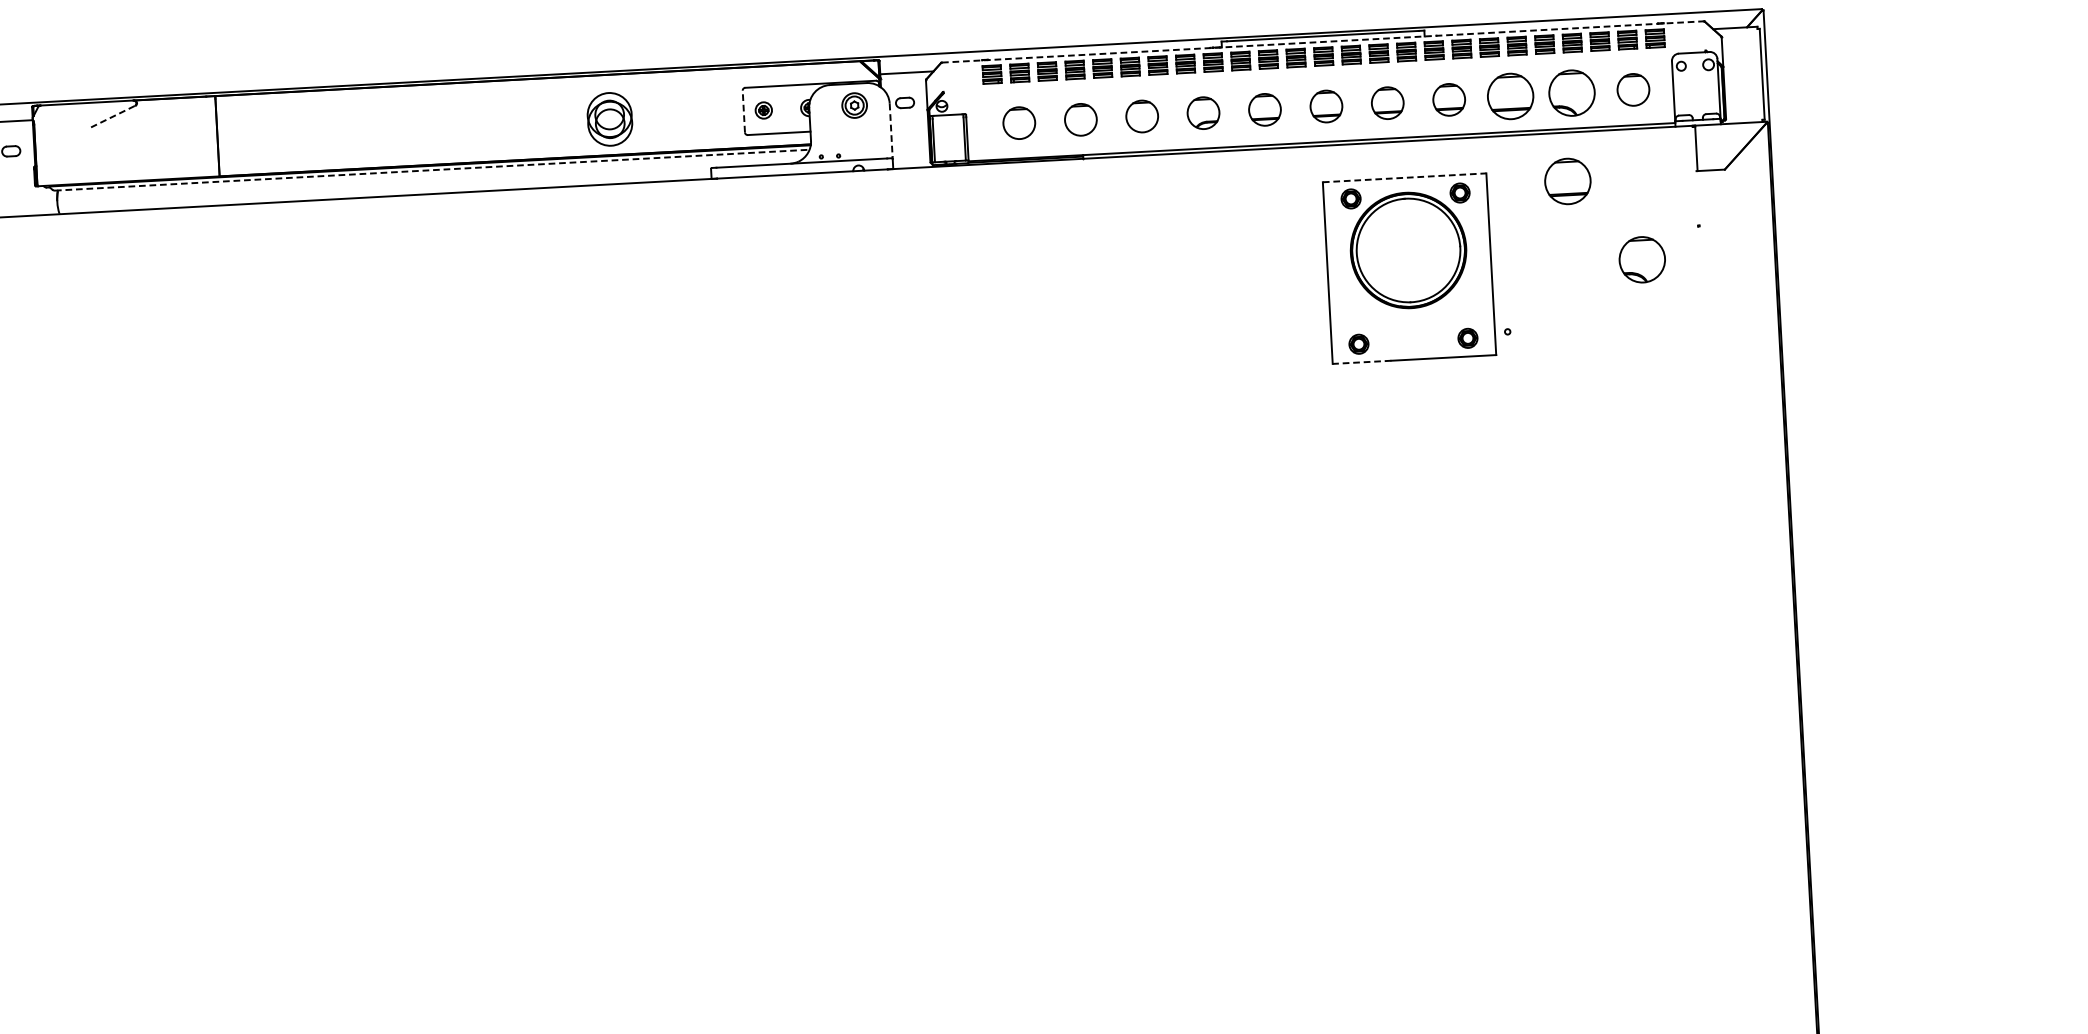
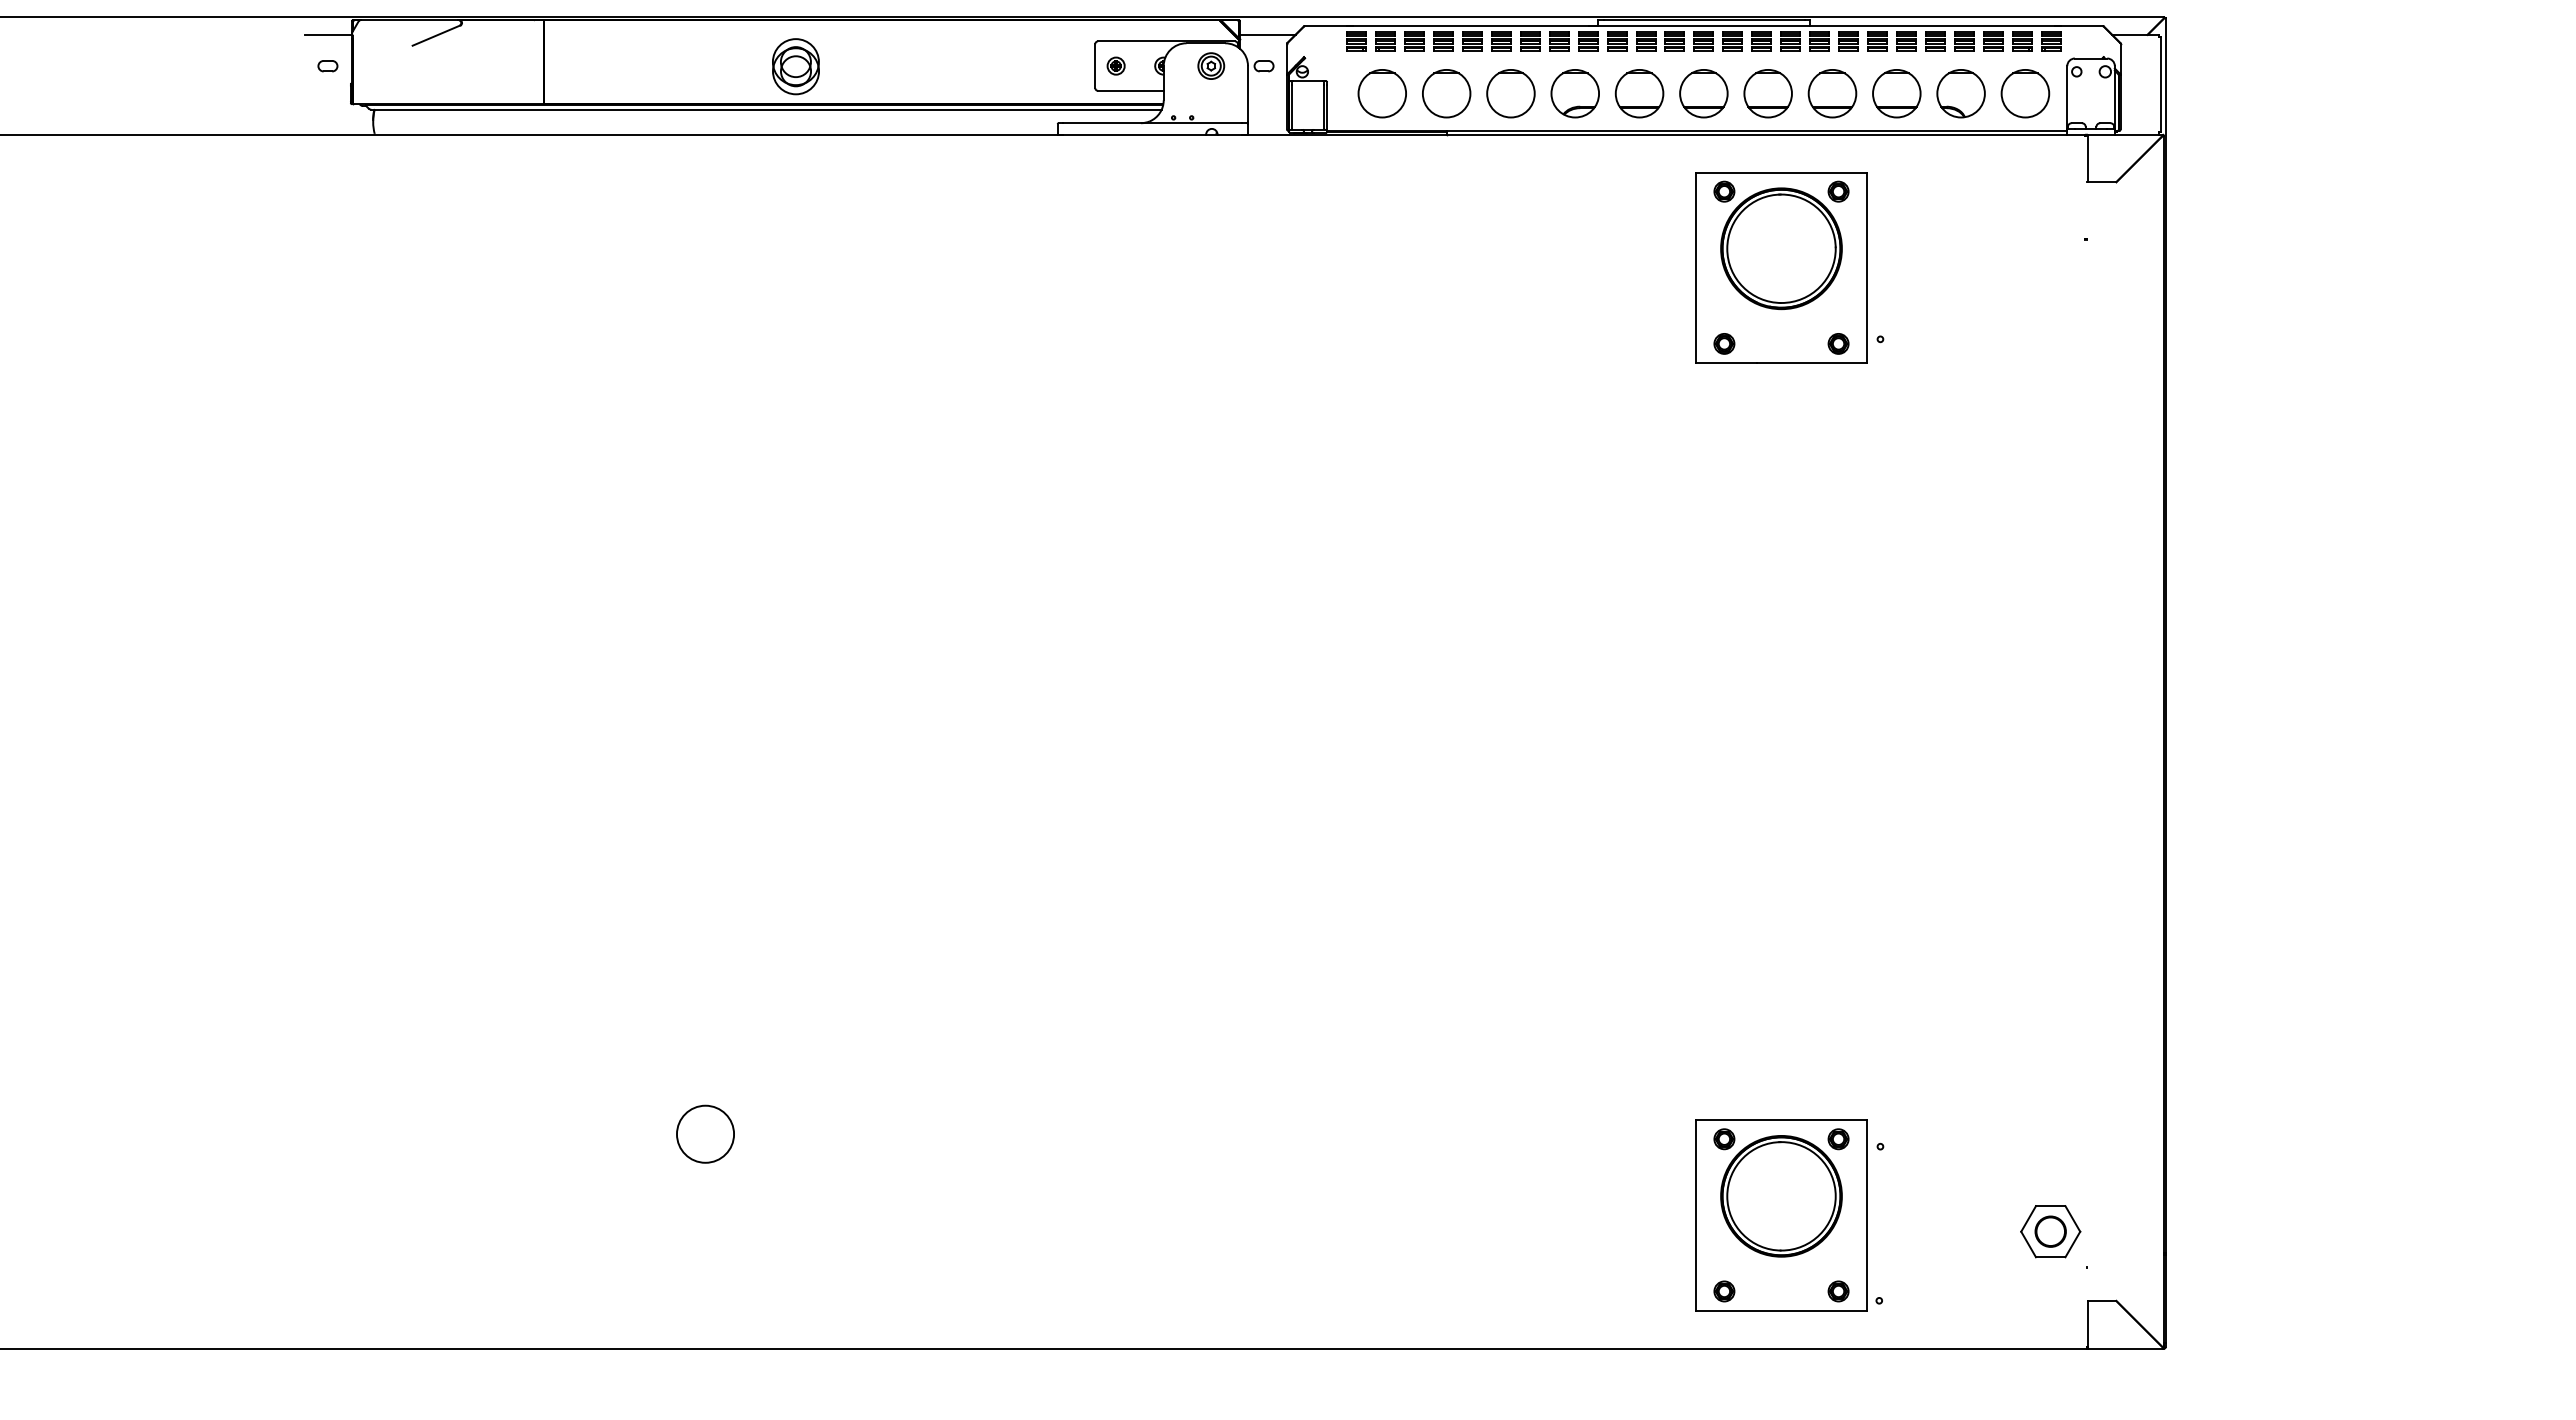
line: (1322, 42) -> (1703, 26), dashed -> solid
part: (1633, 89) -> (2025, 93), size x1.43
part: (1449, 99) -> (1832, 93), size x1.43
part: (1387, 102) -> (1767, 93), size x1.43
part: (1326, 106) -> (1703, 93), size x1.43
part: (1264, 109) -> (1639, 93), size x1.43
line: (744, 111) -> (1095, 66), dashed -> solid
part: (1202, 112) -> (1574, 93), size x1.43
part: (1141, 116) -> (1510, 93), size x1.43
line: (112, 117) -> (435, 36), dashed -> solid
part: (609, 119) -> (795, 66), moved
part: (1080, 119) -> (1446, 93), size x1.43
part: (1018, 122) -> (1381, 93), size x1.43
line: (891, 130) -> (1248, 94), dashed -> solid
line: (433, 169) -> (767, 109), dashed -> solid
line: (1404, 177) -> (1781, 172), dashed -> solid
part: (1567, 181) -> (1951, 185), removed
part: (1641, 259) -> (2024, 271), removed
line: (1361, 361) -> (1726, 362), dashed -> solid

